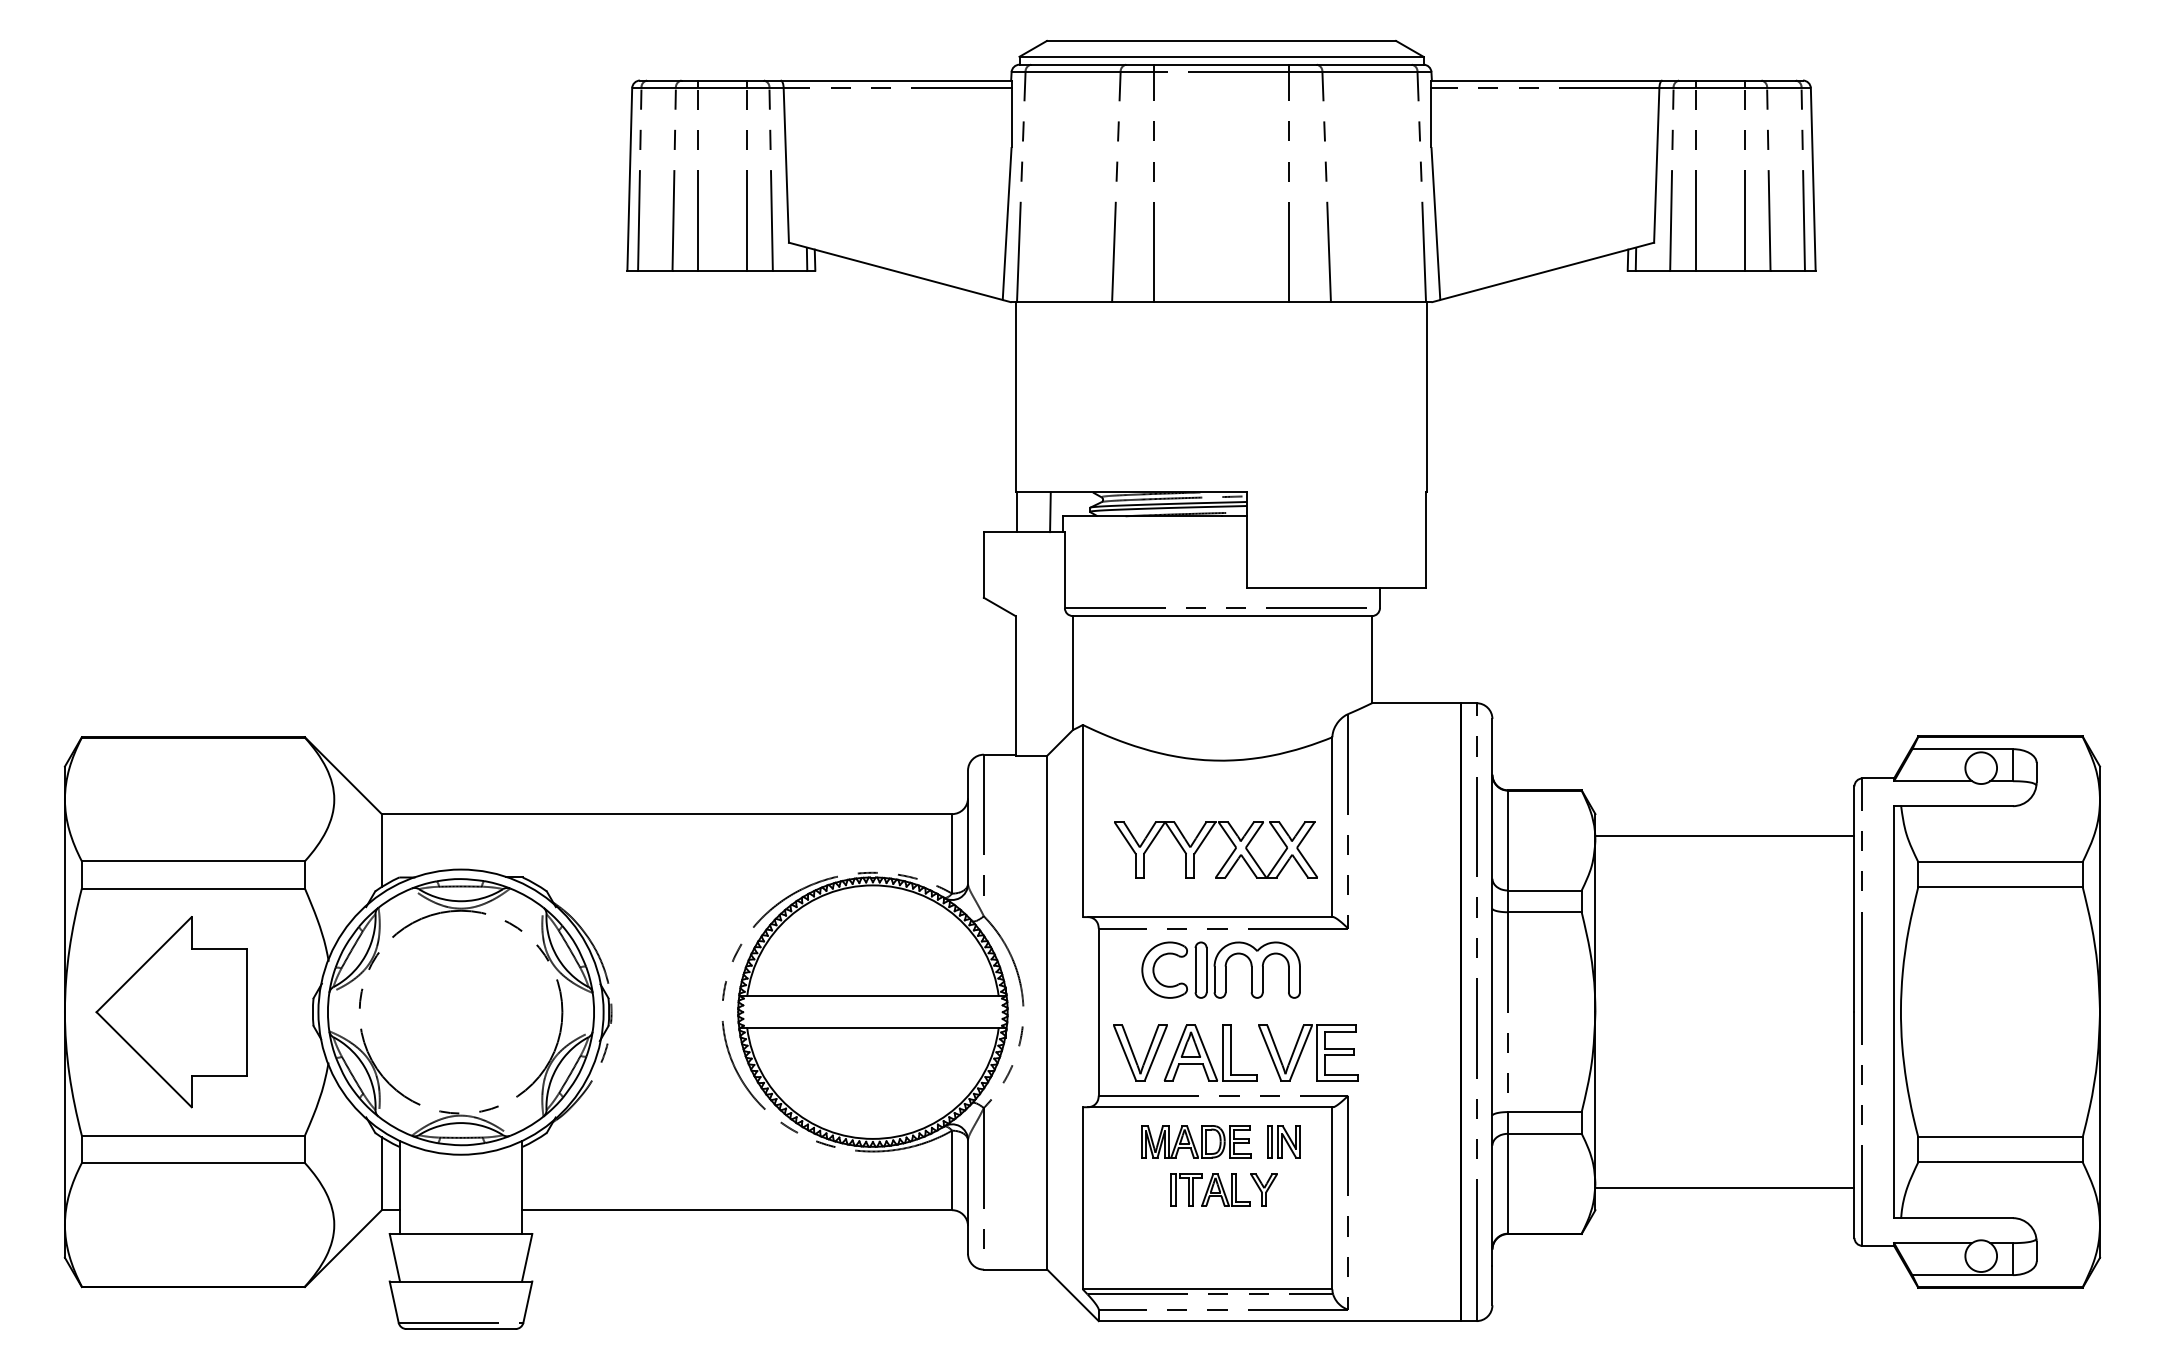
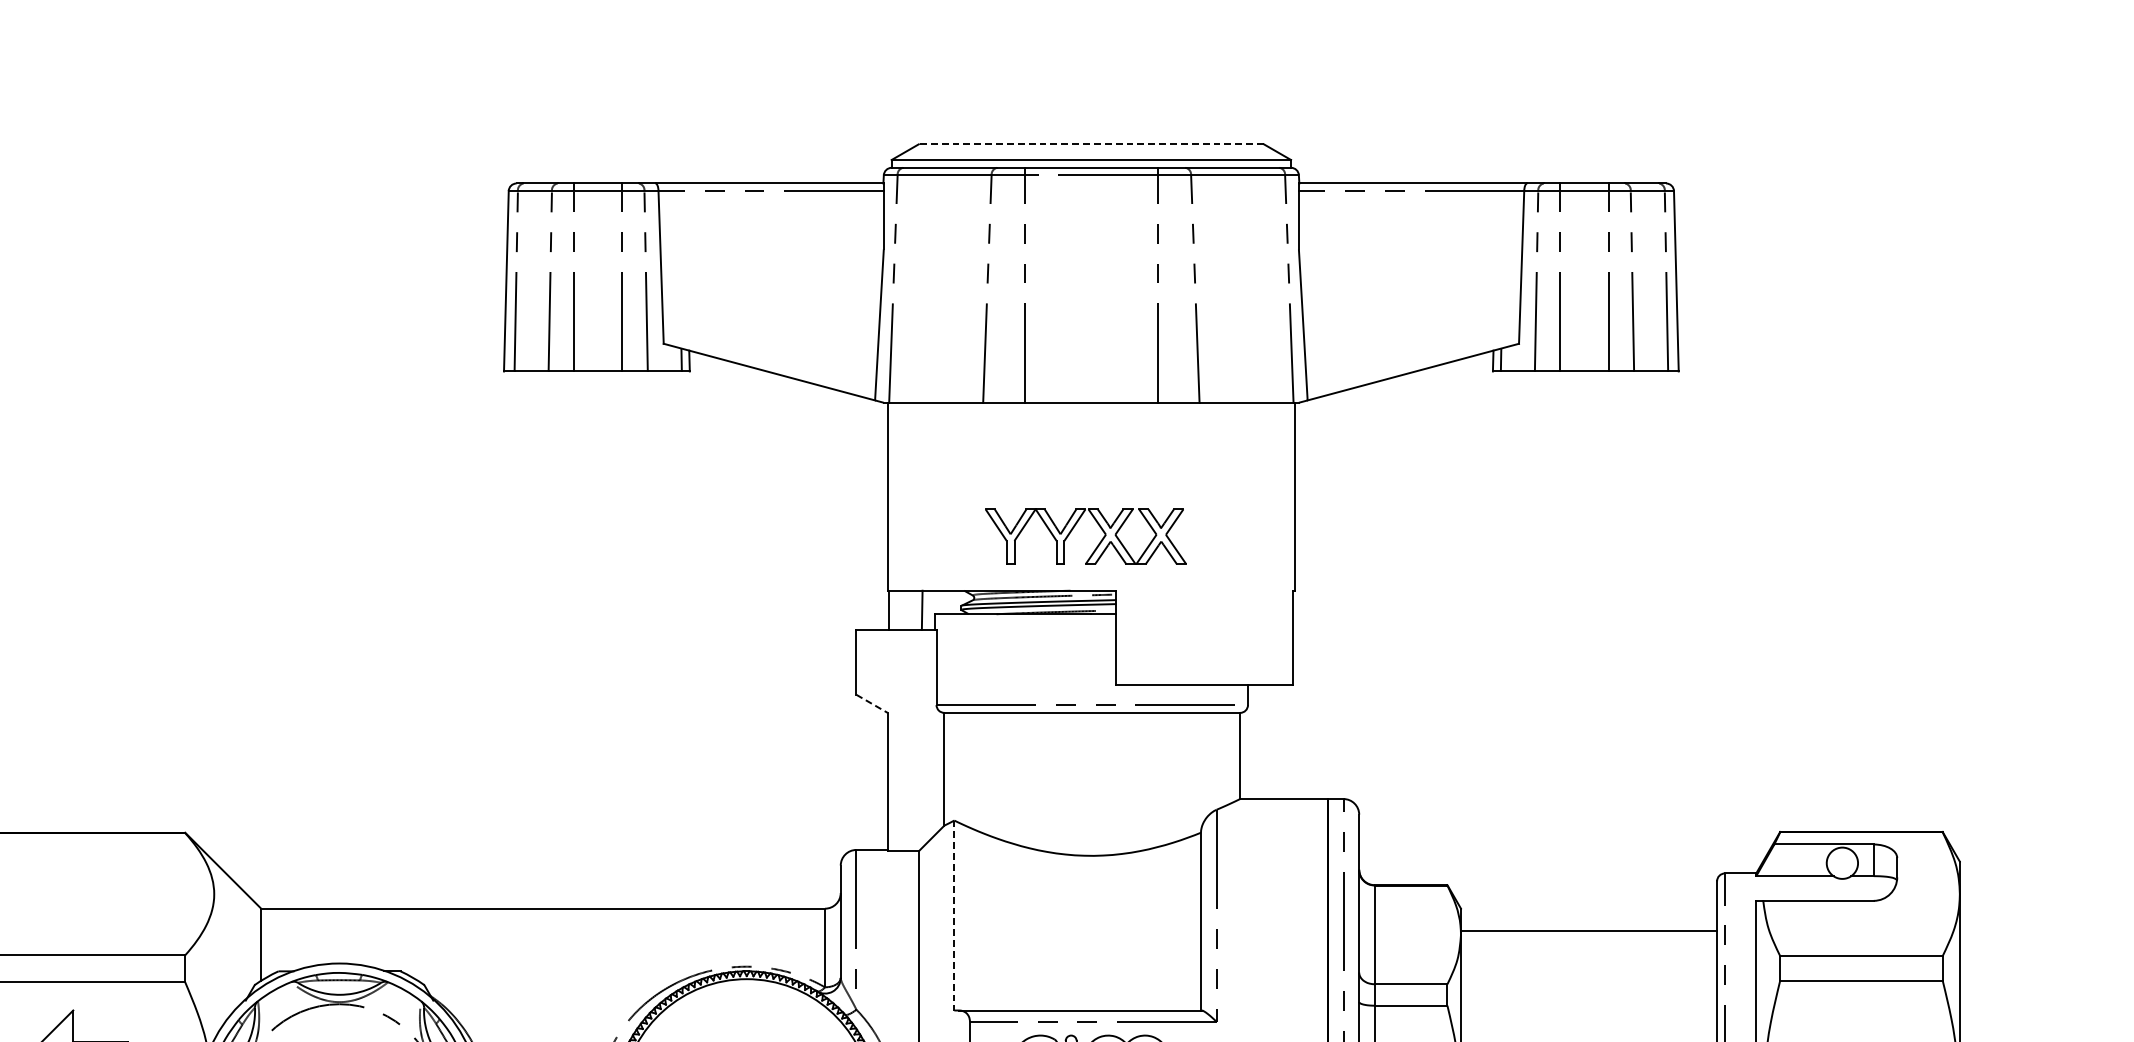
line: (1221, 40) -> (1091, 143), solid -> dashed
line: (1000, 607) -> (872, 704), solid -> dashed
line: (1082, 821) -> (953, 915), solid -> dashed
part: (1203, 842) -> (1073, 529), moved

